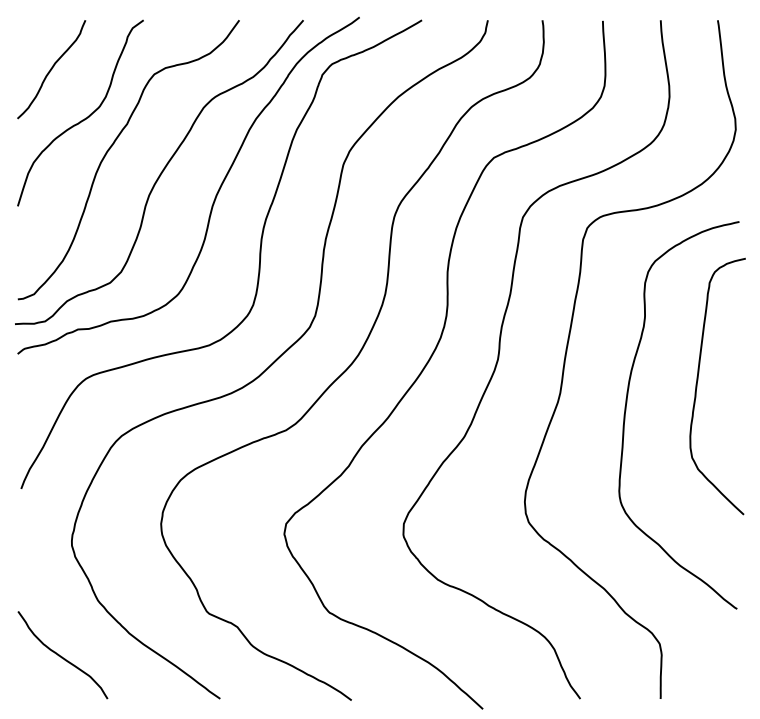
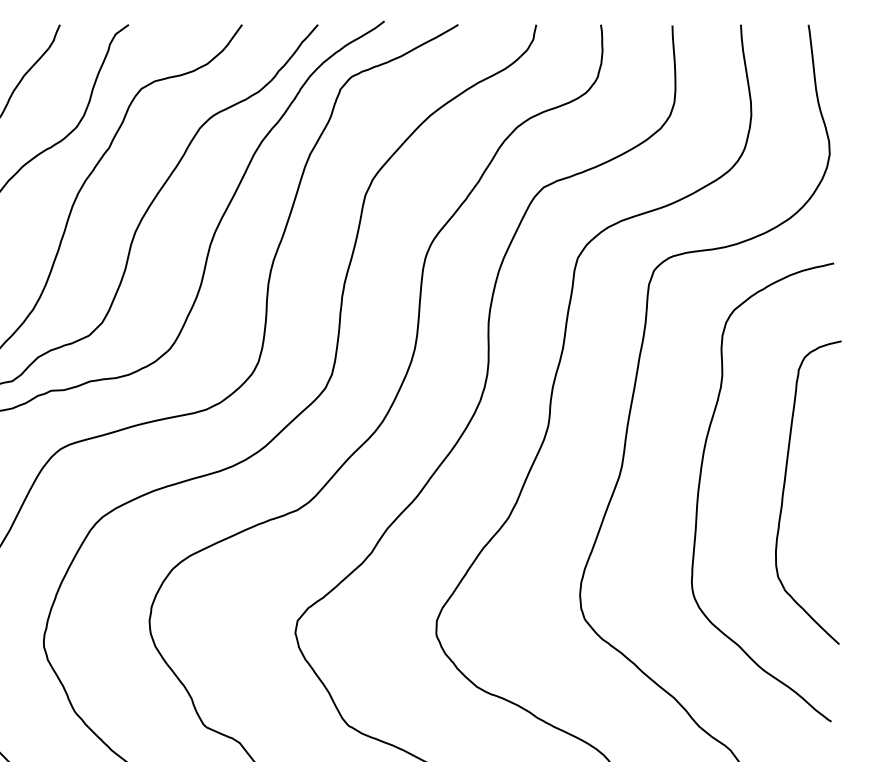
curve: (698, 380) -> (785, 485), moved

